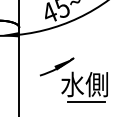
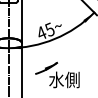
line: (86, 102) -> (65, 91), removed

